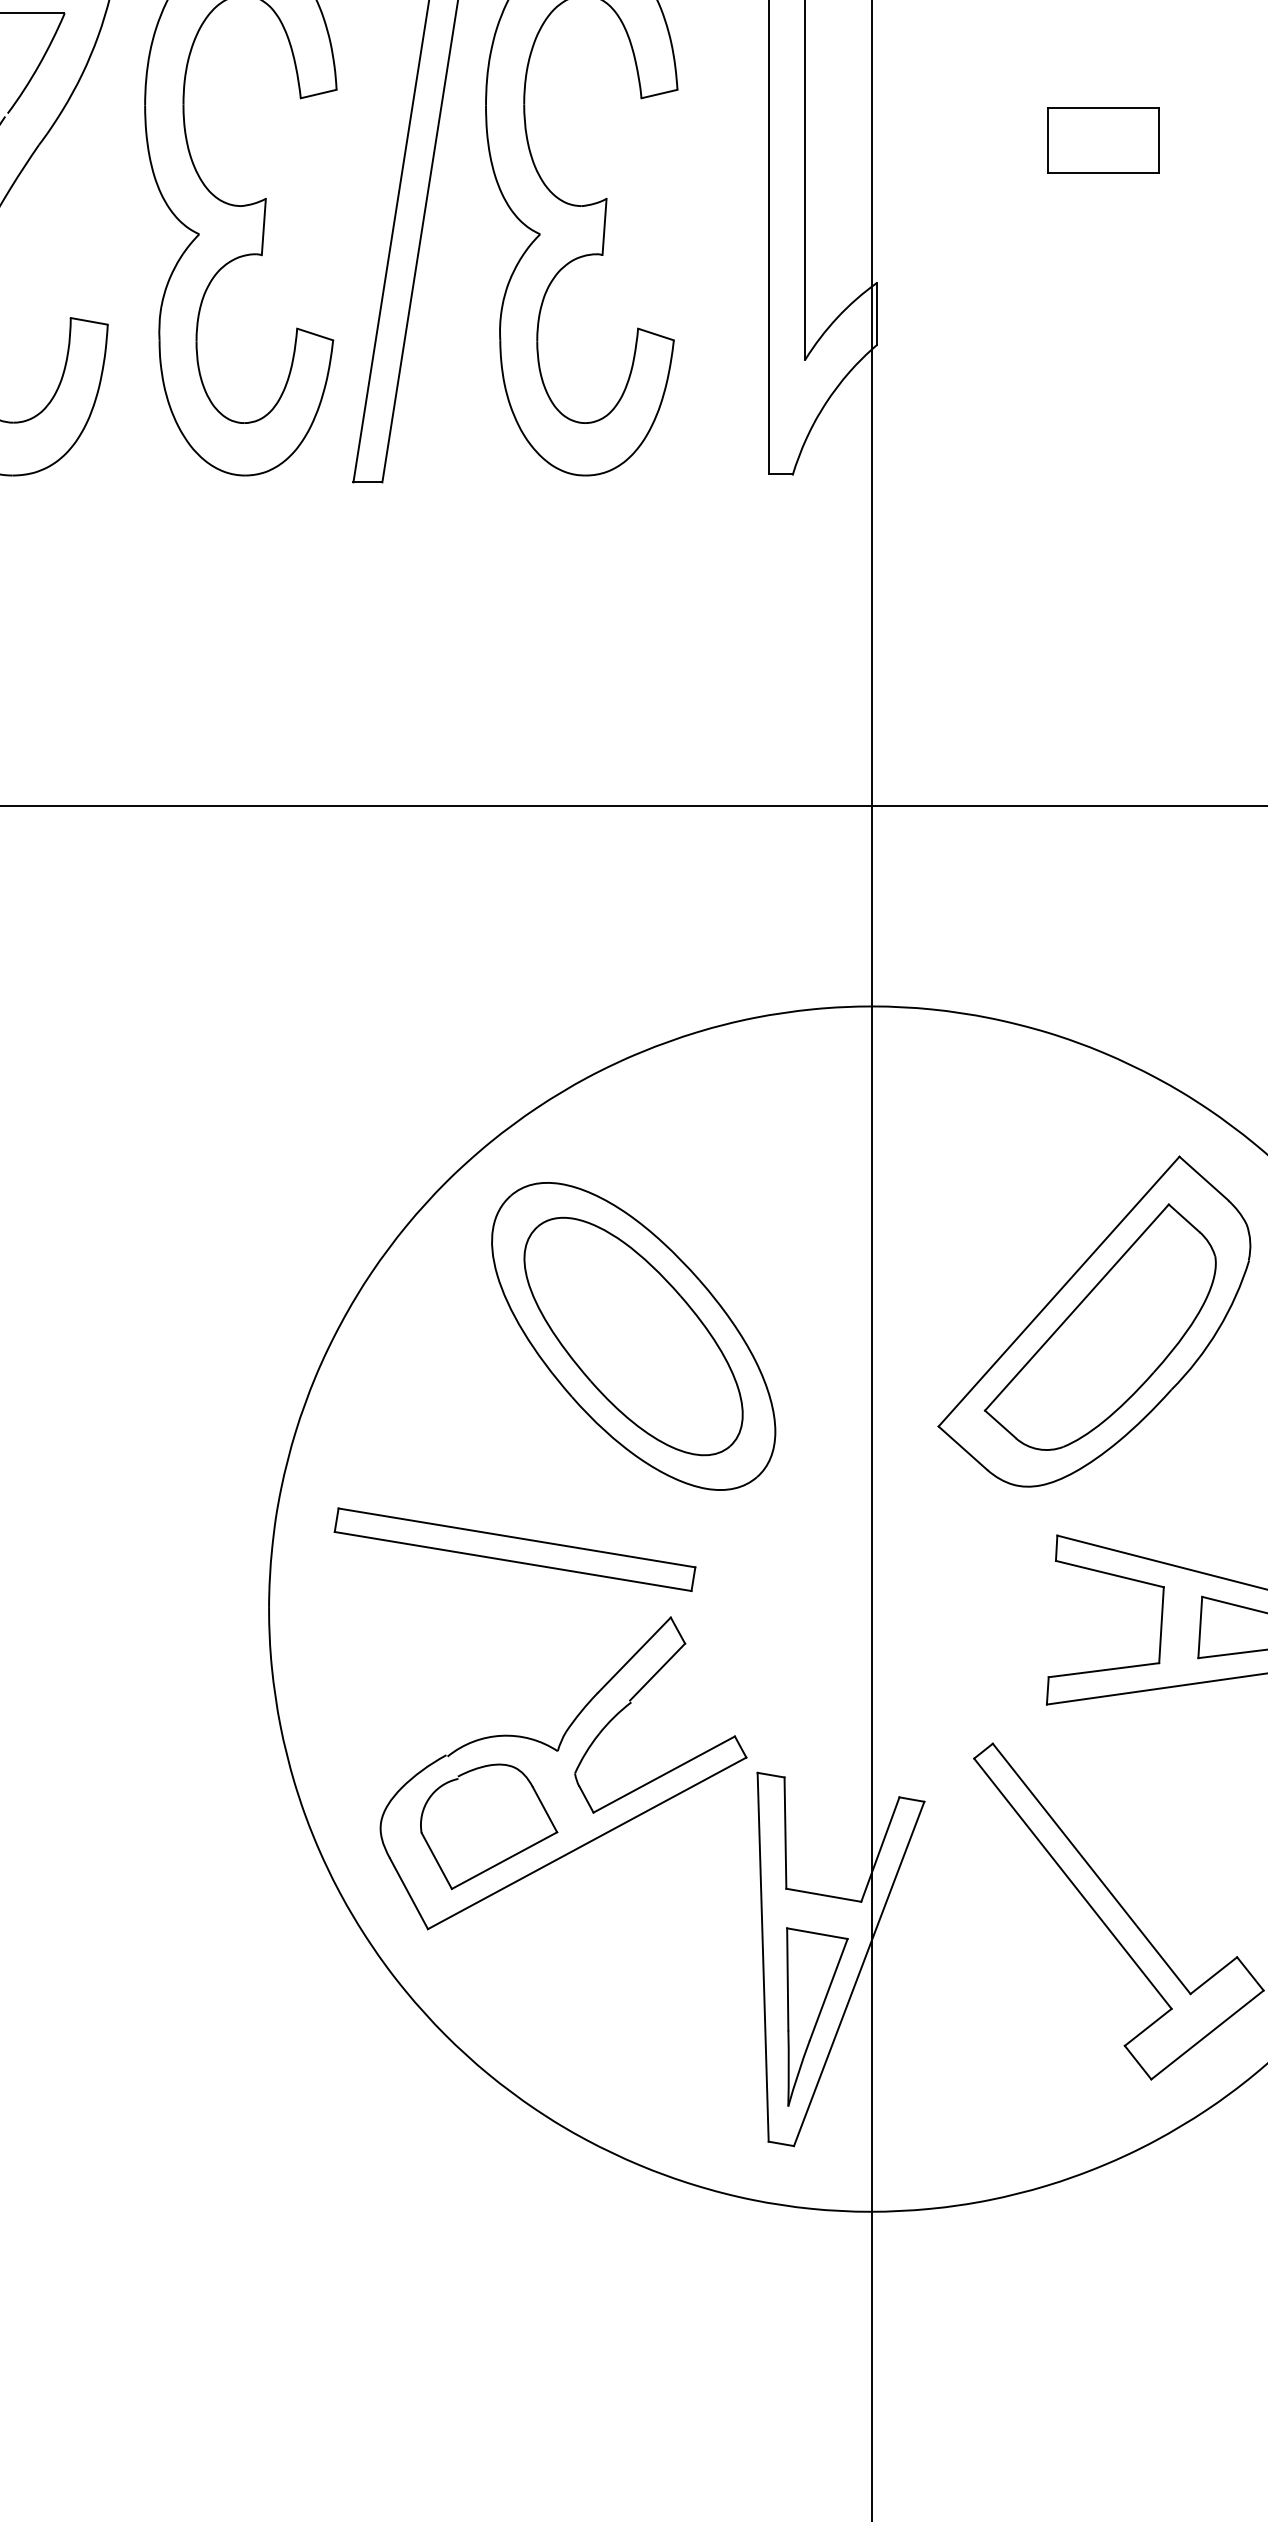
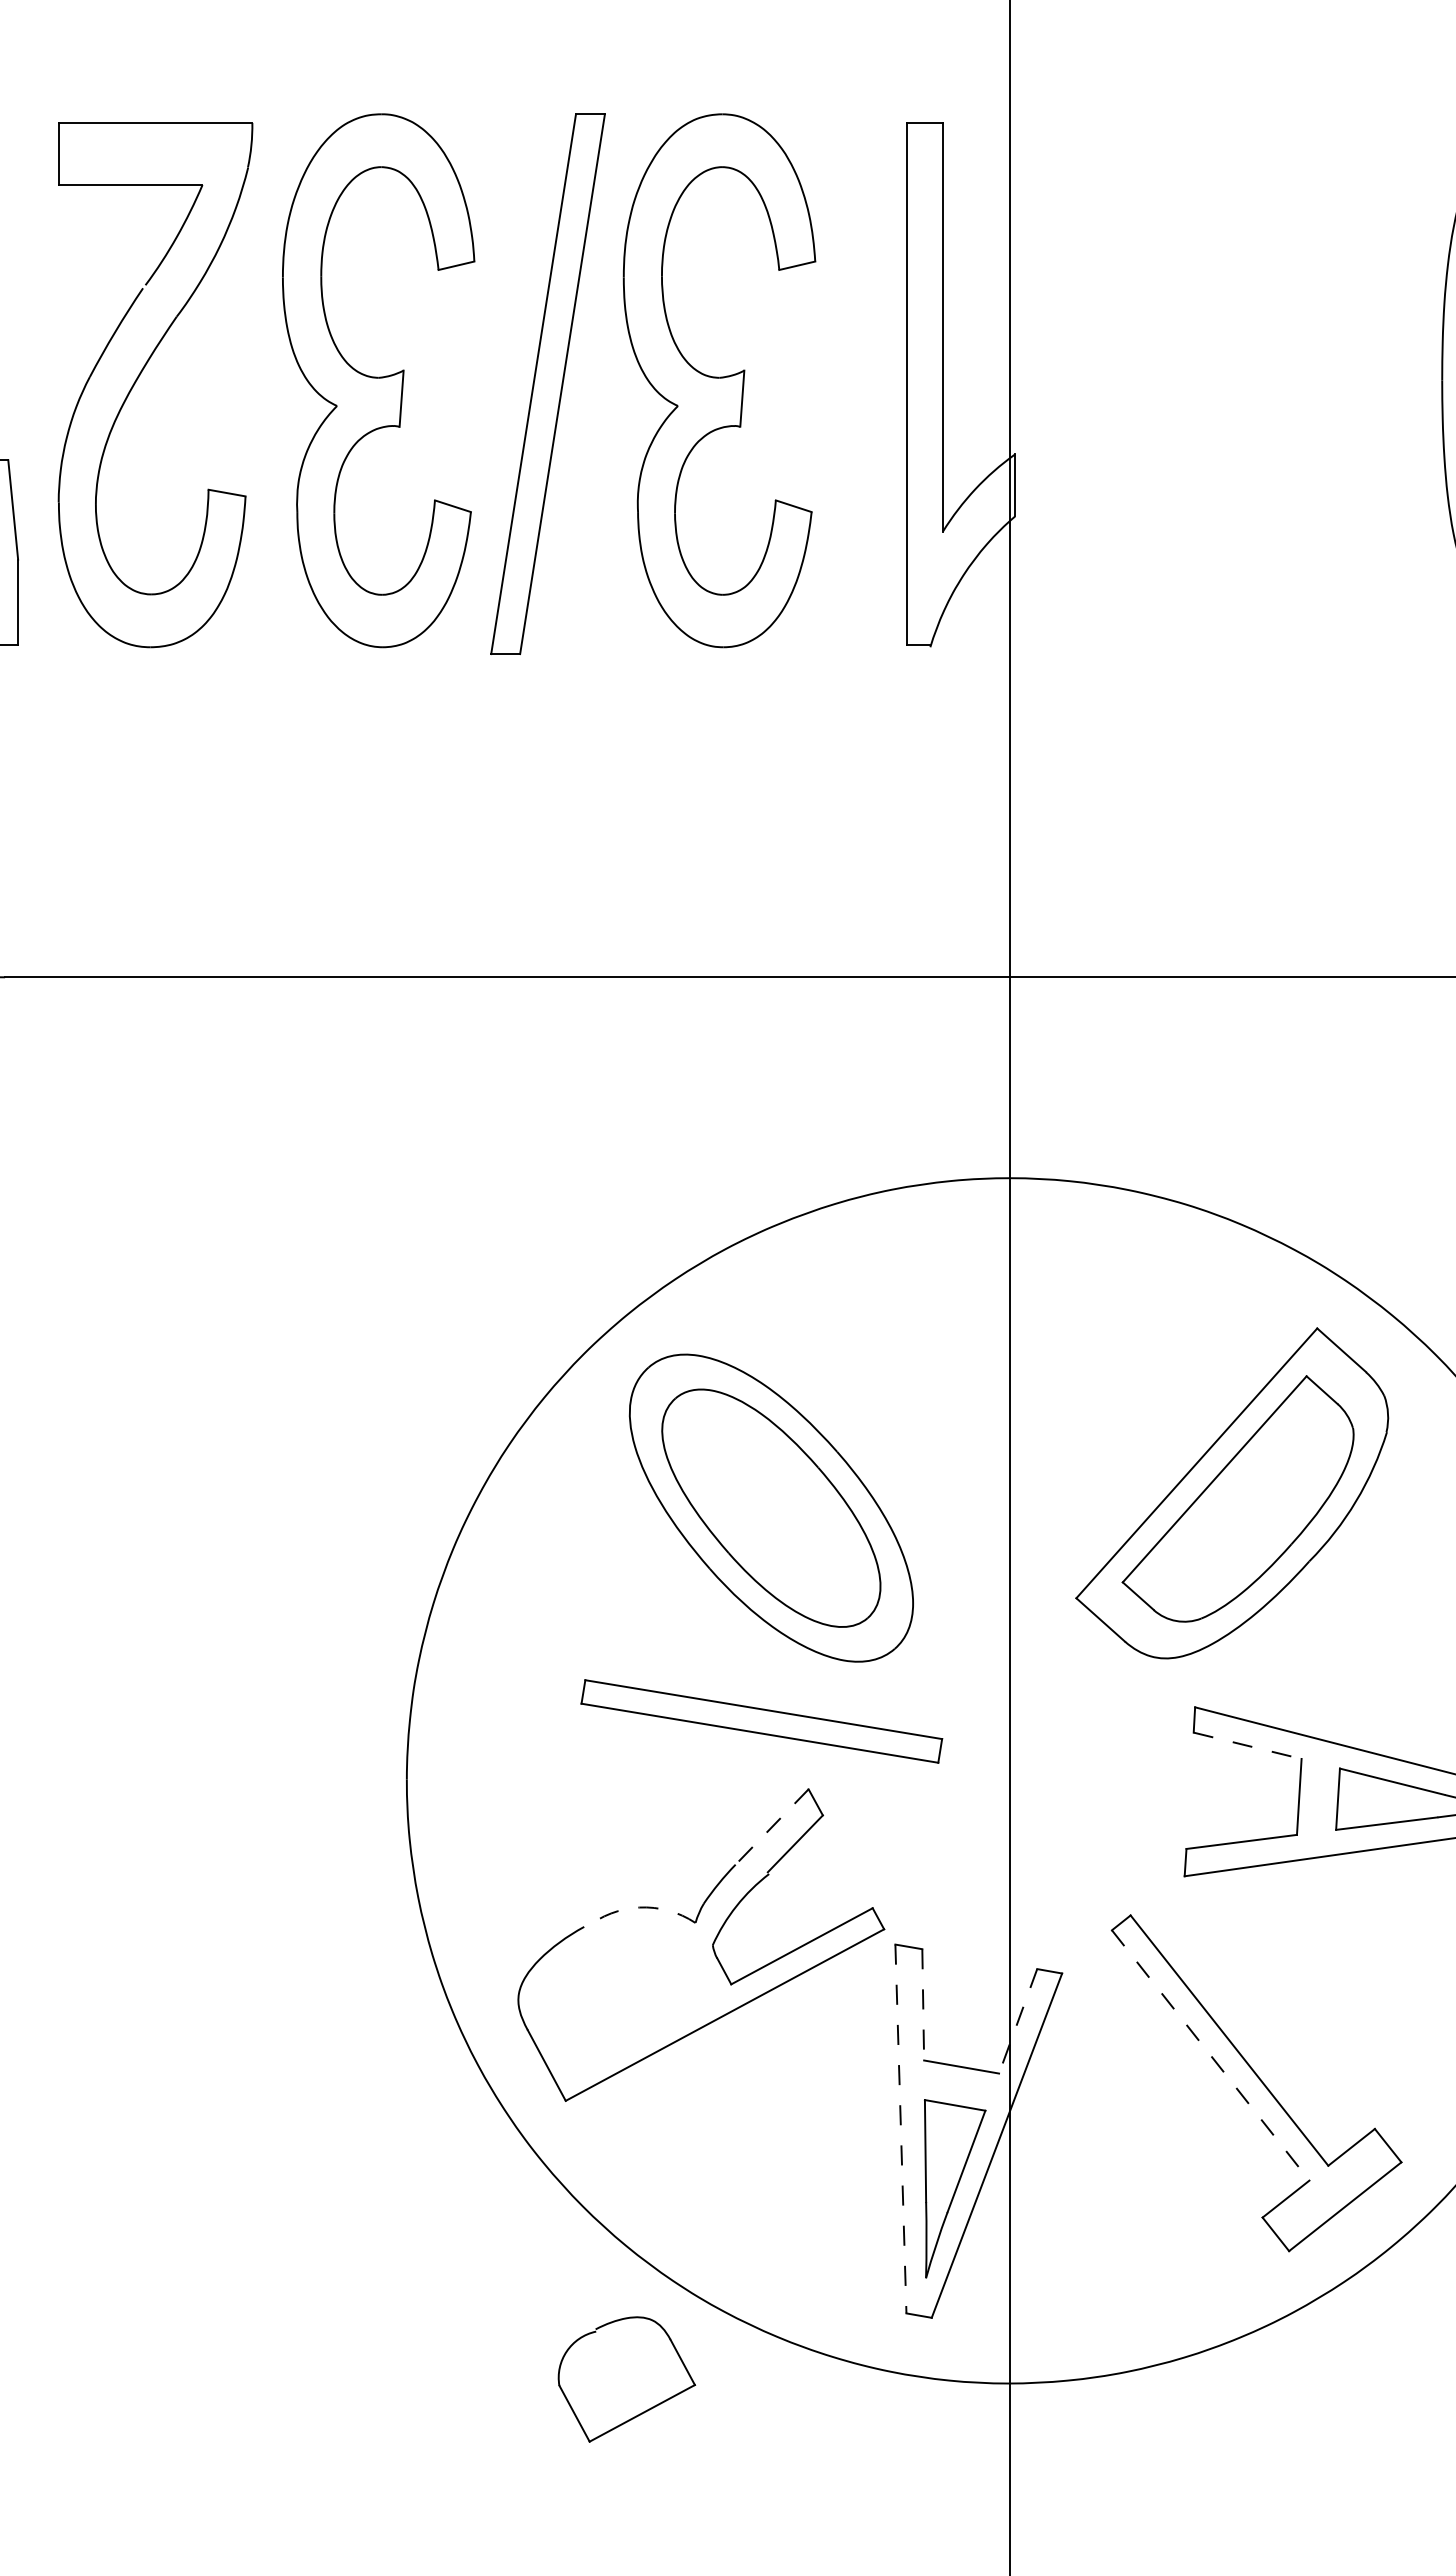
part: (1103, 139) -> (1241, 311), removed
part: (514, 1549) -> (761, 1721), moved
line: (1109, 1573) -> (1247, 1745), solid -> dashed
line: (633, 1655) -> (771, 1827), solid -> dashed
arc: (501, 1735) -> (639, 1907), solid -> dashed
part: (488, 1826) -> (626, 2379), moved
line: (785, 1832) -> (923, 2004), solid -> dashed
line: (880, 1849) -> (1018, 2021), solid -> dashed
line: (1073, 1883) -> (1211, 2055), solid -> dashed
line: (762, 1957) -> (900, 2129), solid -> dashed

